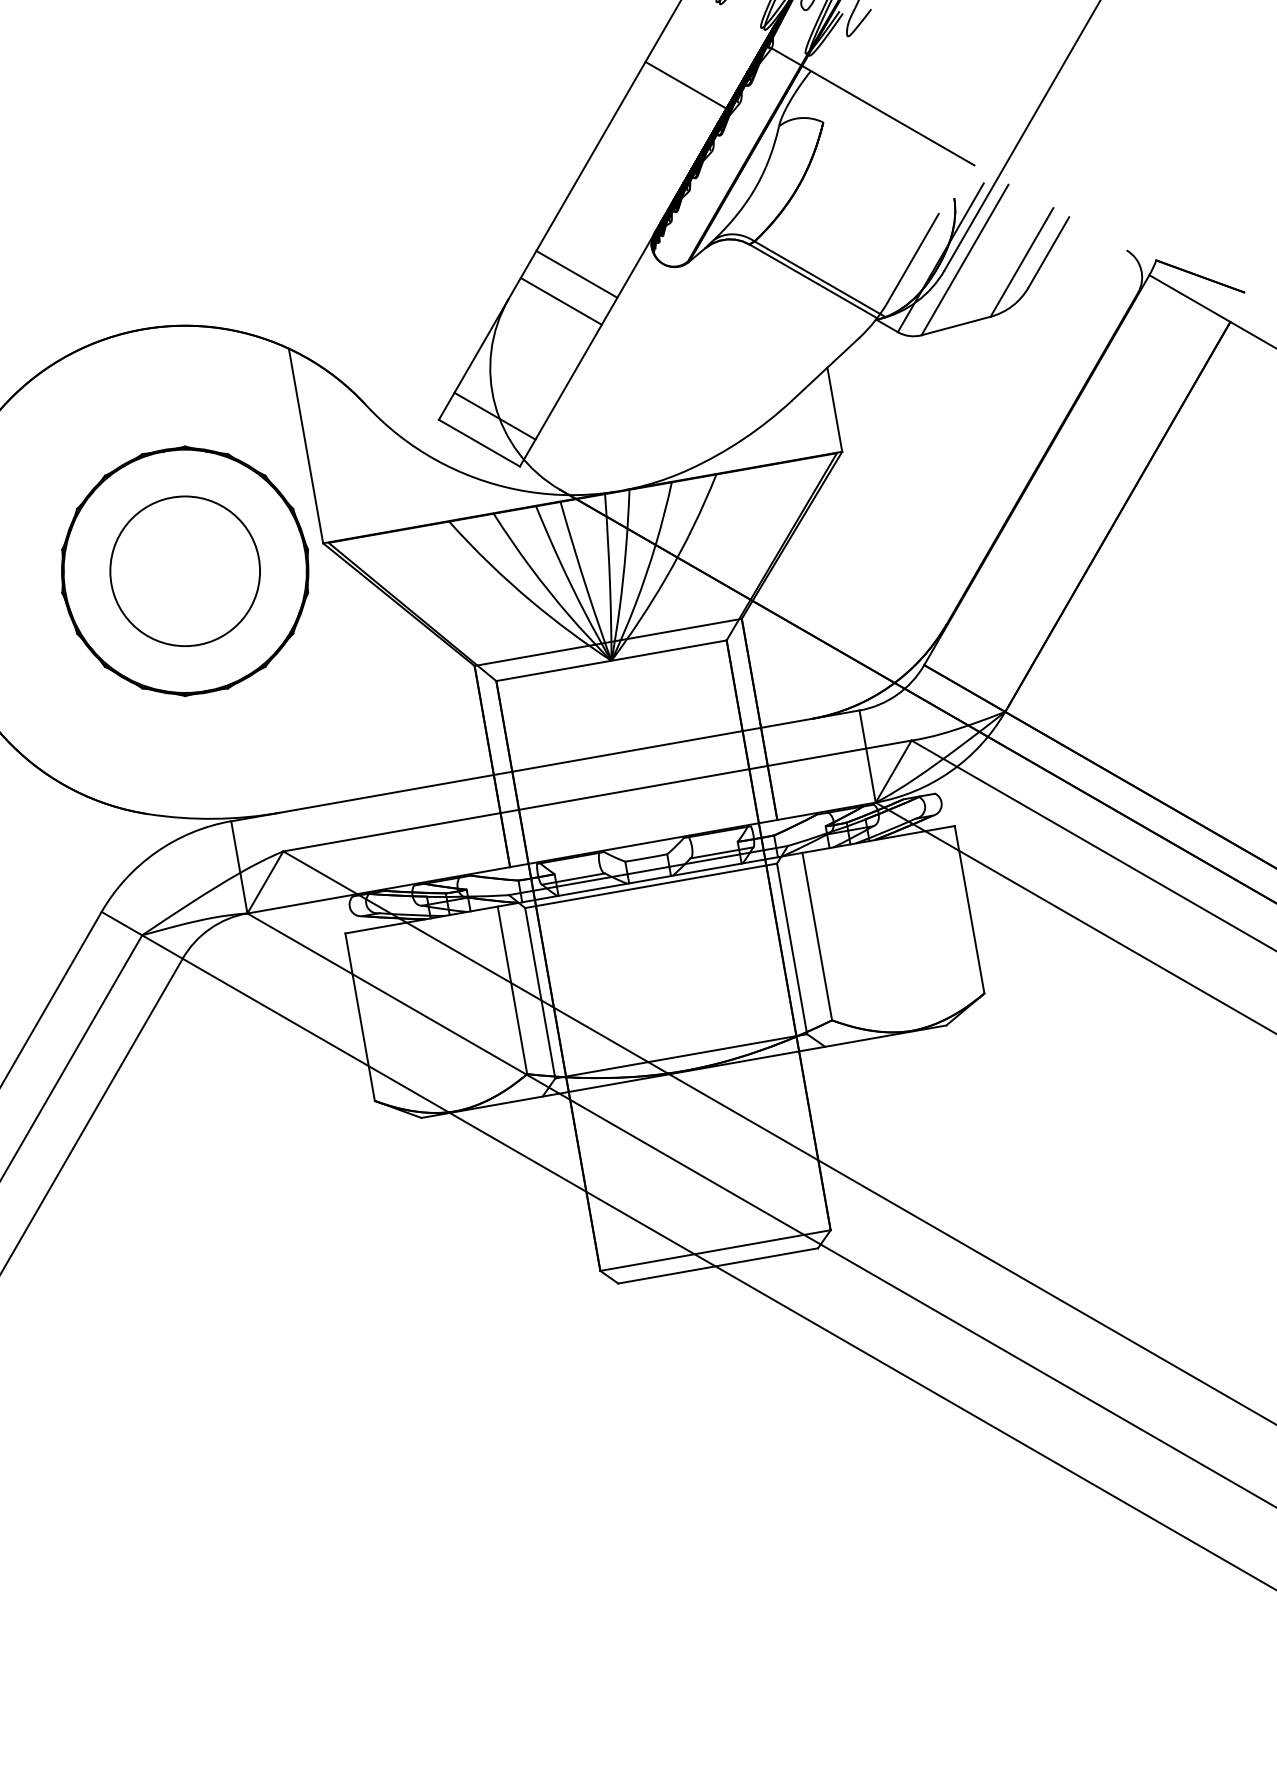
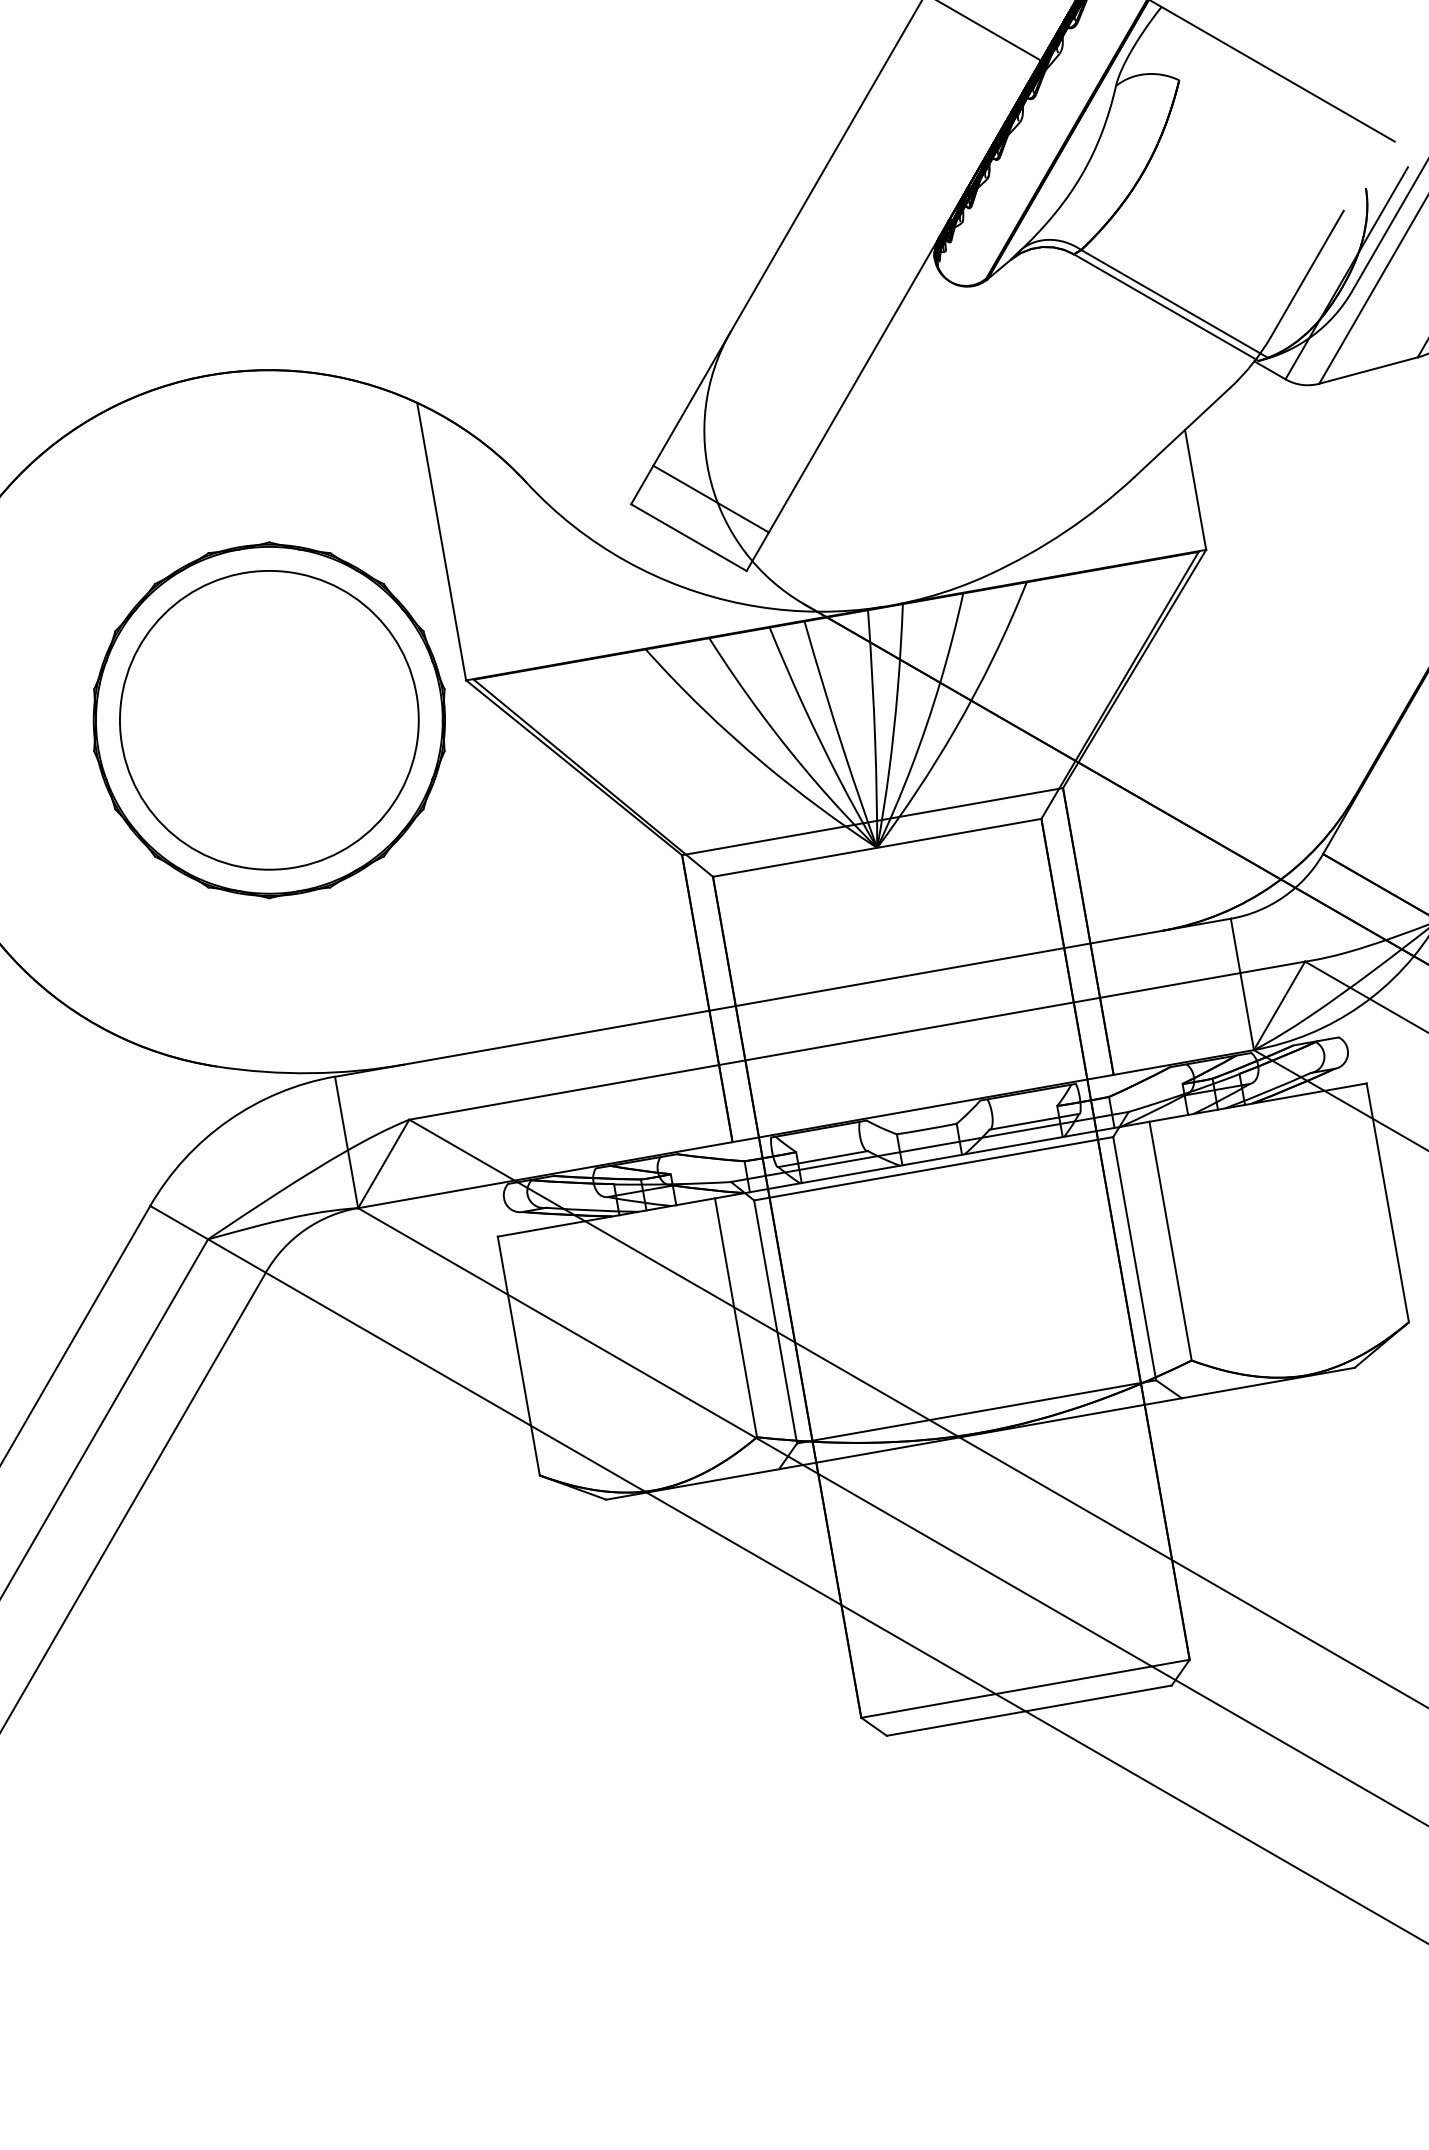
line: (576, 273) -> (827, 295), removed
line: (560, 301) -> (804, 335), removed
circle: (185, 571) -> (269, 720), size x1.4

